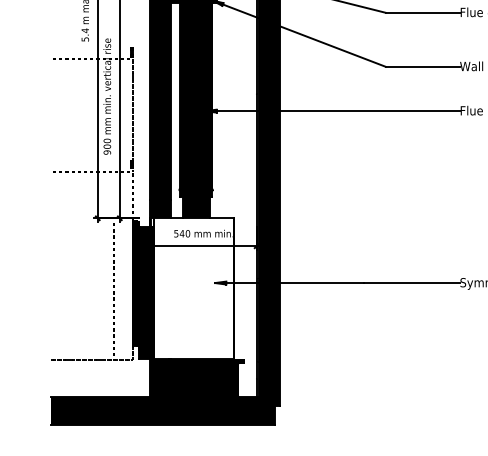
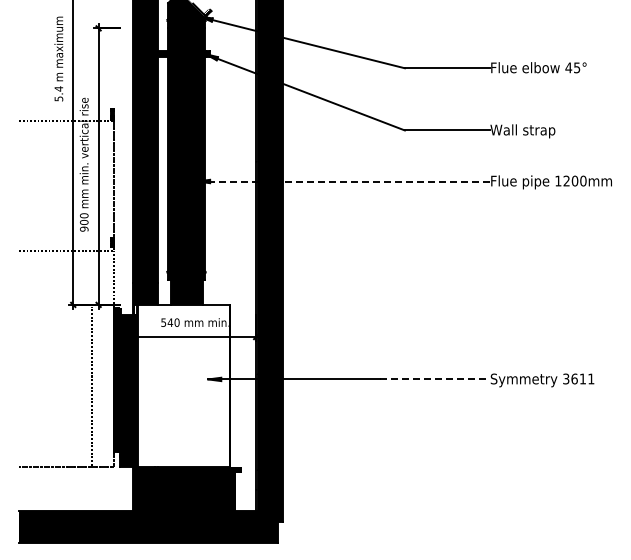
line: (333, 111) -> (344, 181), solid -> dashed
line: (411, 283) -> (434, 379), solid -> dashed

